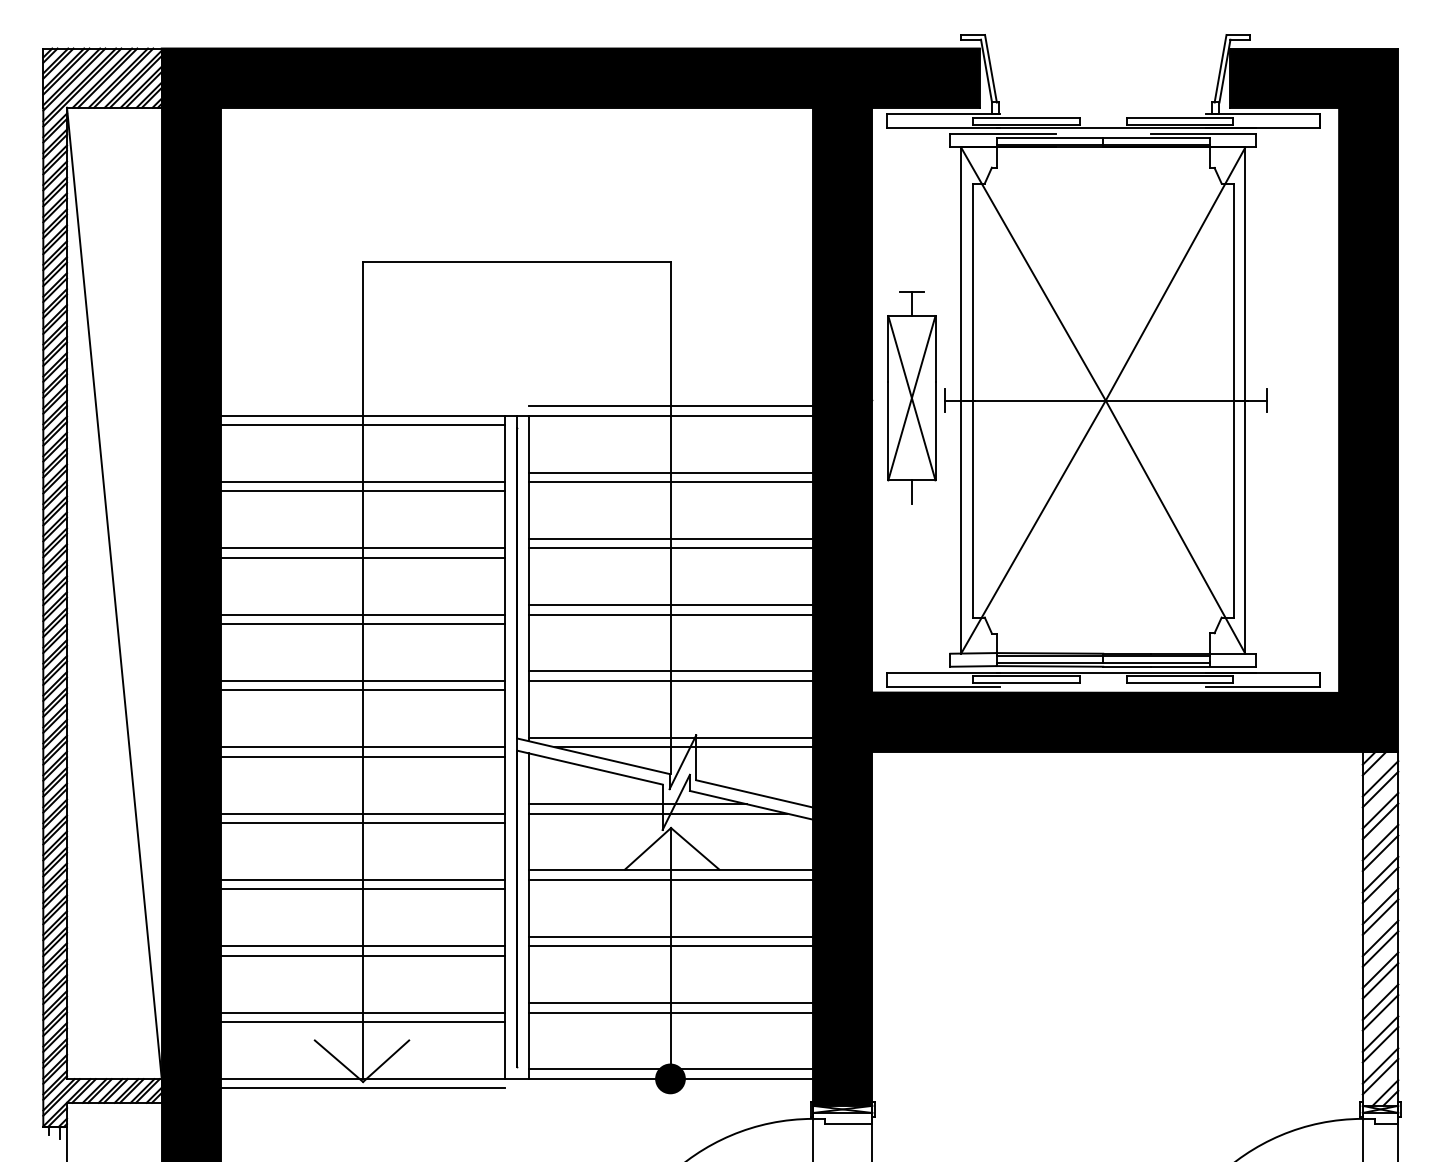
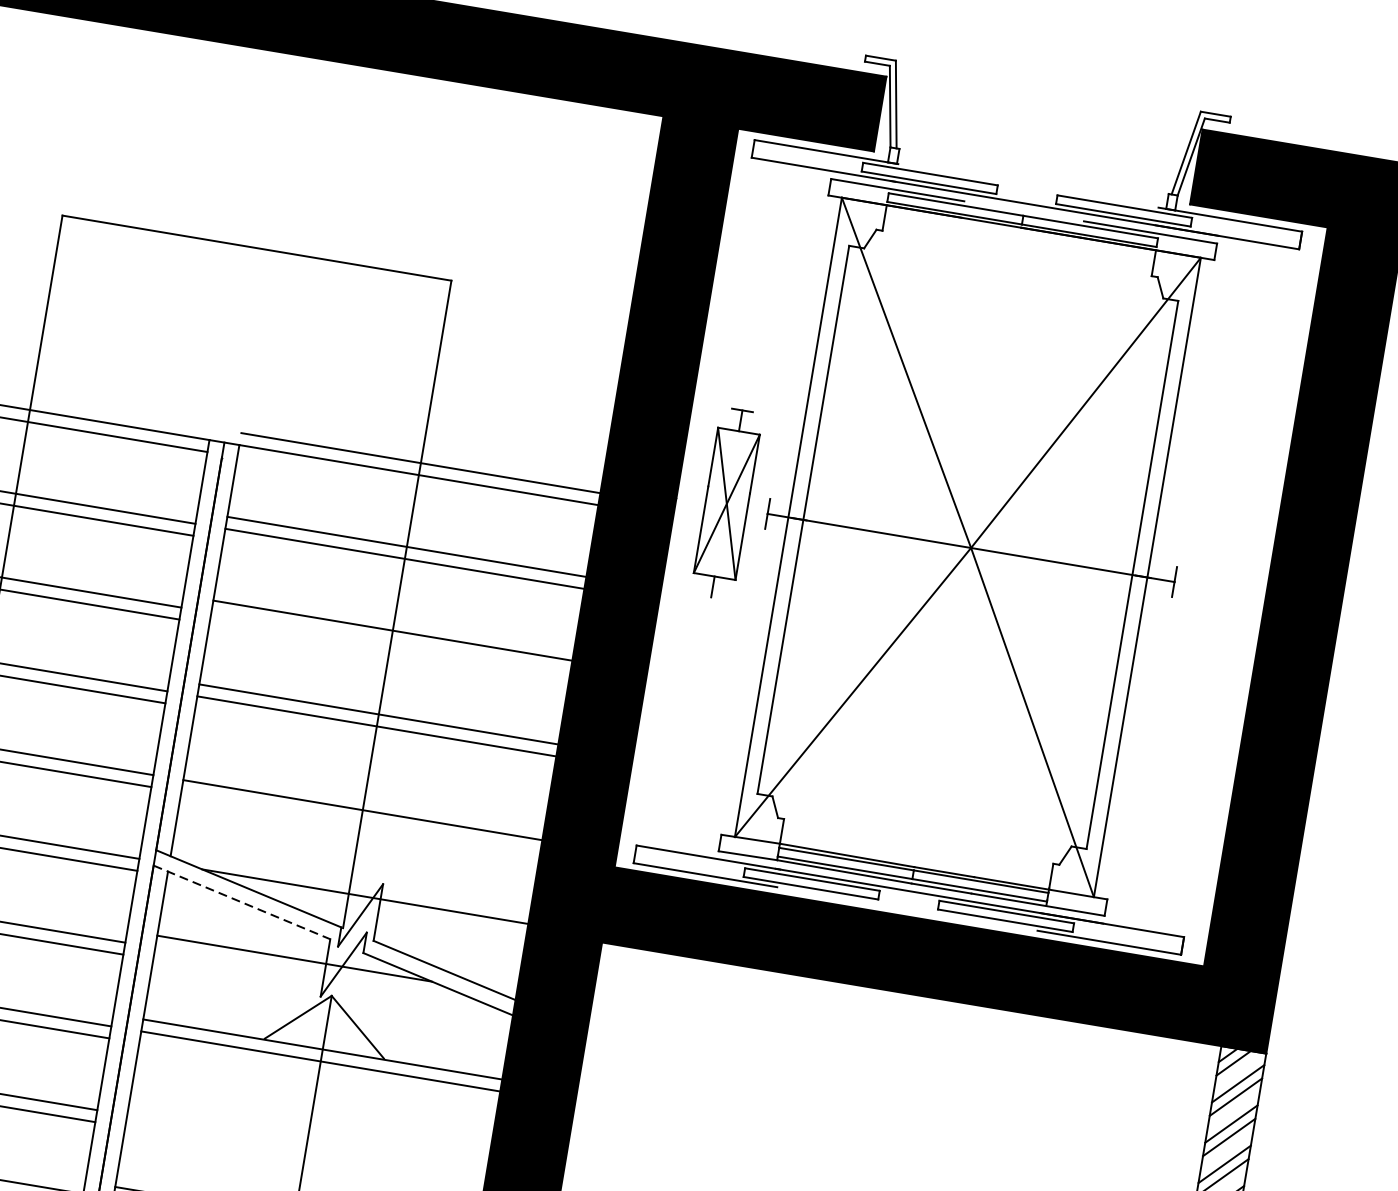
part: (911, 397) -> (726, 502), size x0.7
line: (670, 548) -> (390, 642), removed
line: (670, 671) -> (364, 798), removed
line: (670, 737) -> (350, 881), removed
line: (589, 767) -> (241, 902), solid -> dashed
line: (657, 813) -> (317, 974), removed
line: (670, 936) -> (308, 1132), removed
line: (670, 946) -> (306, 1145), removed

